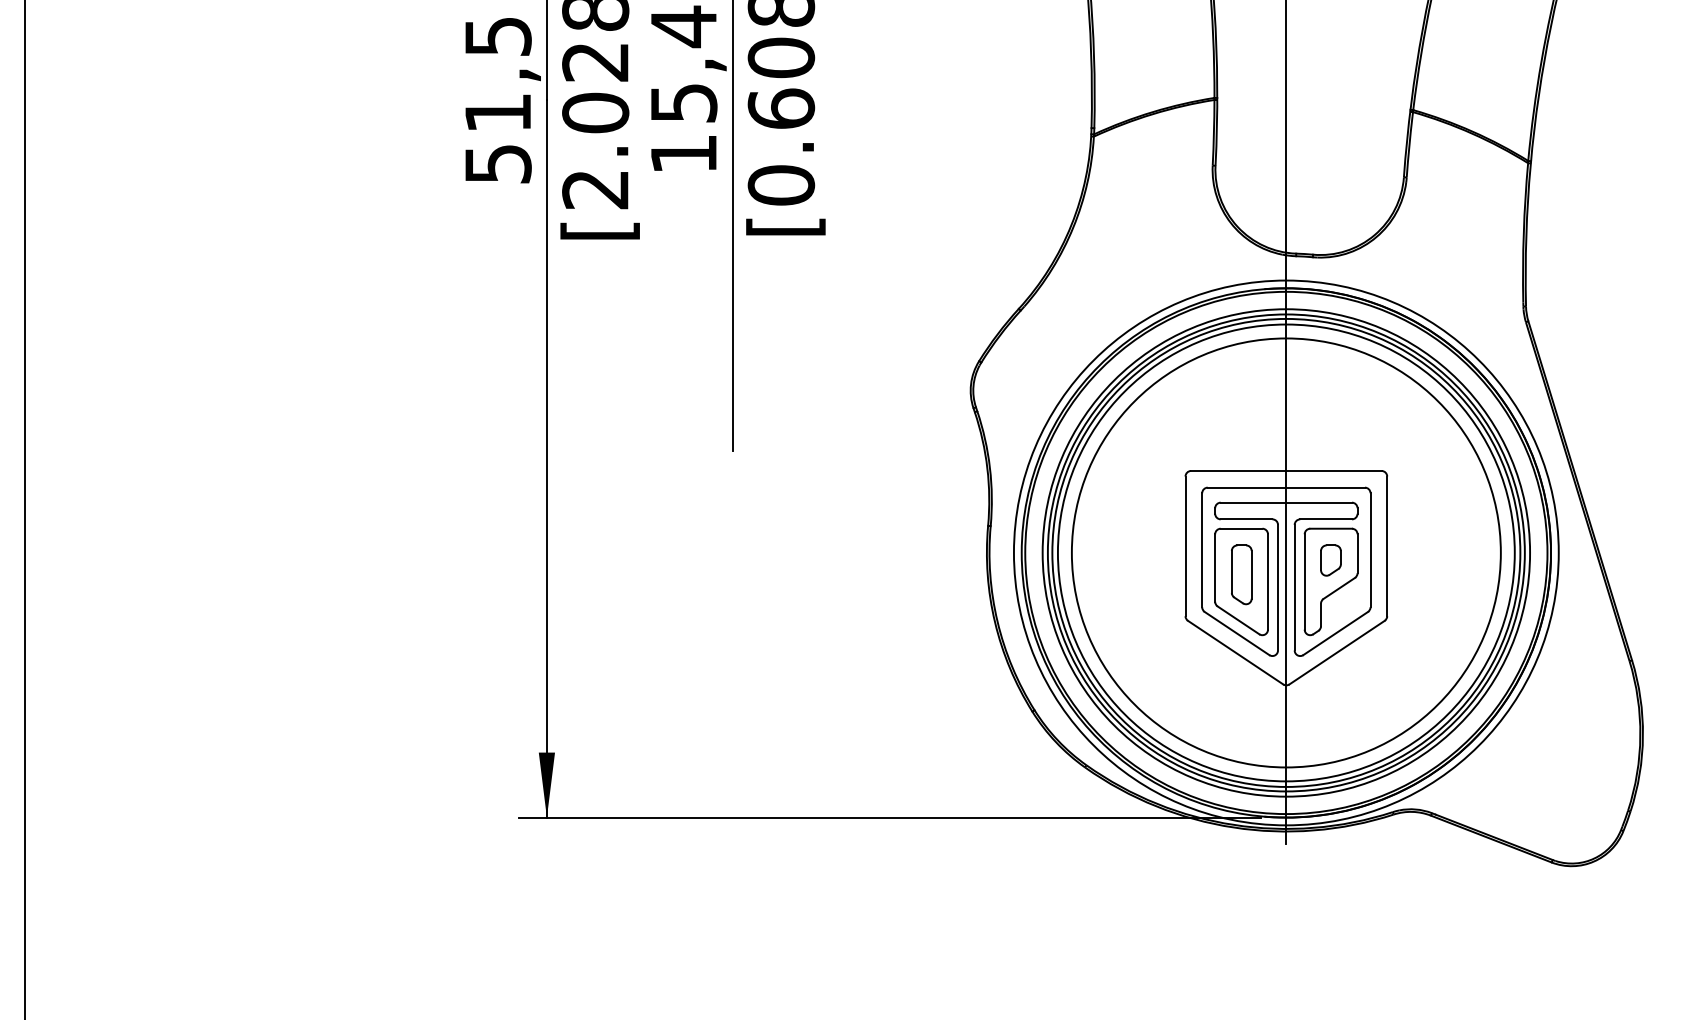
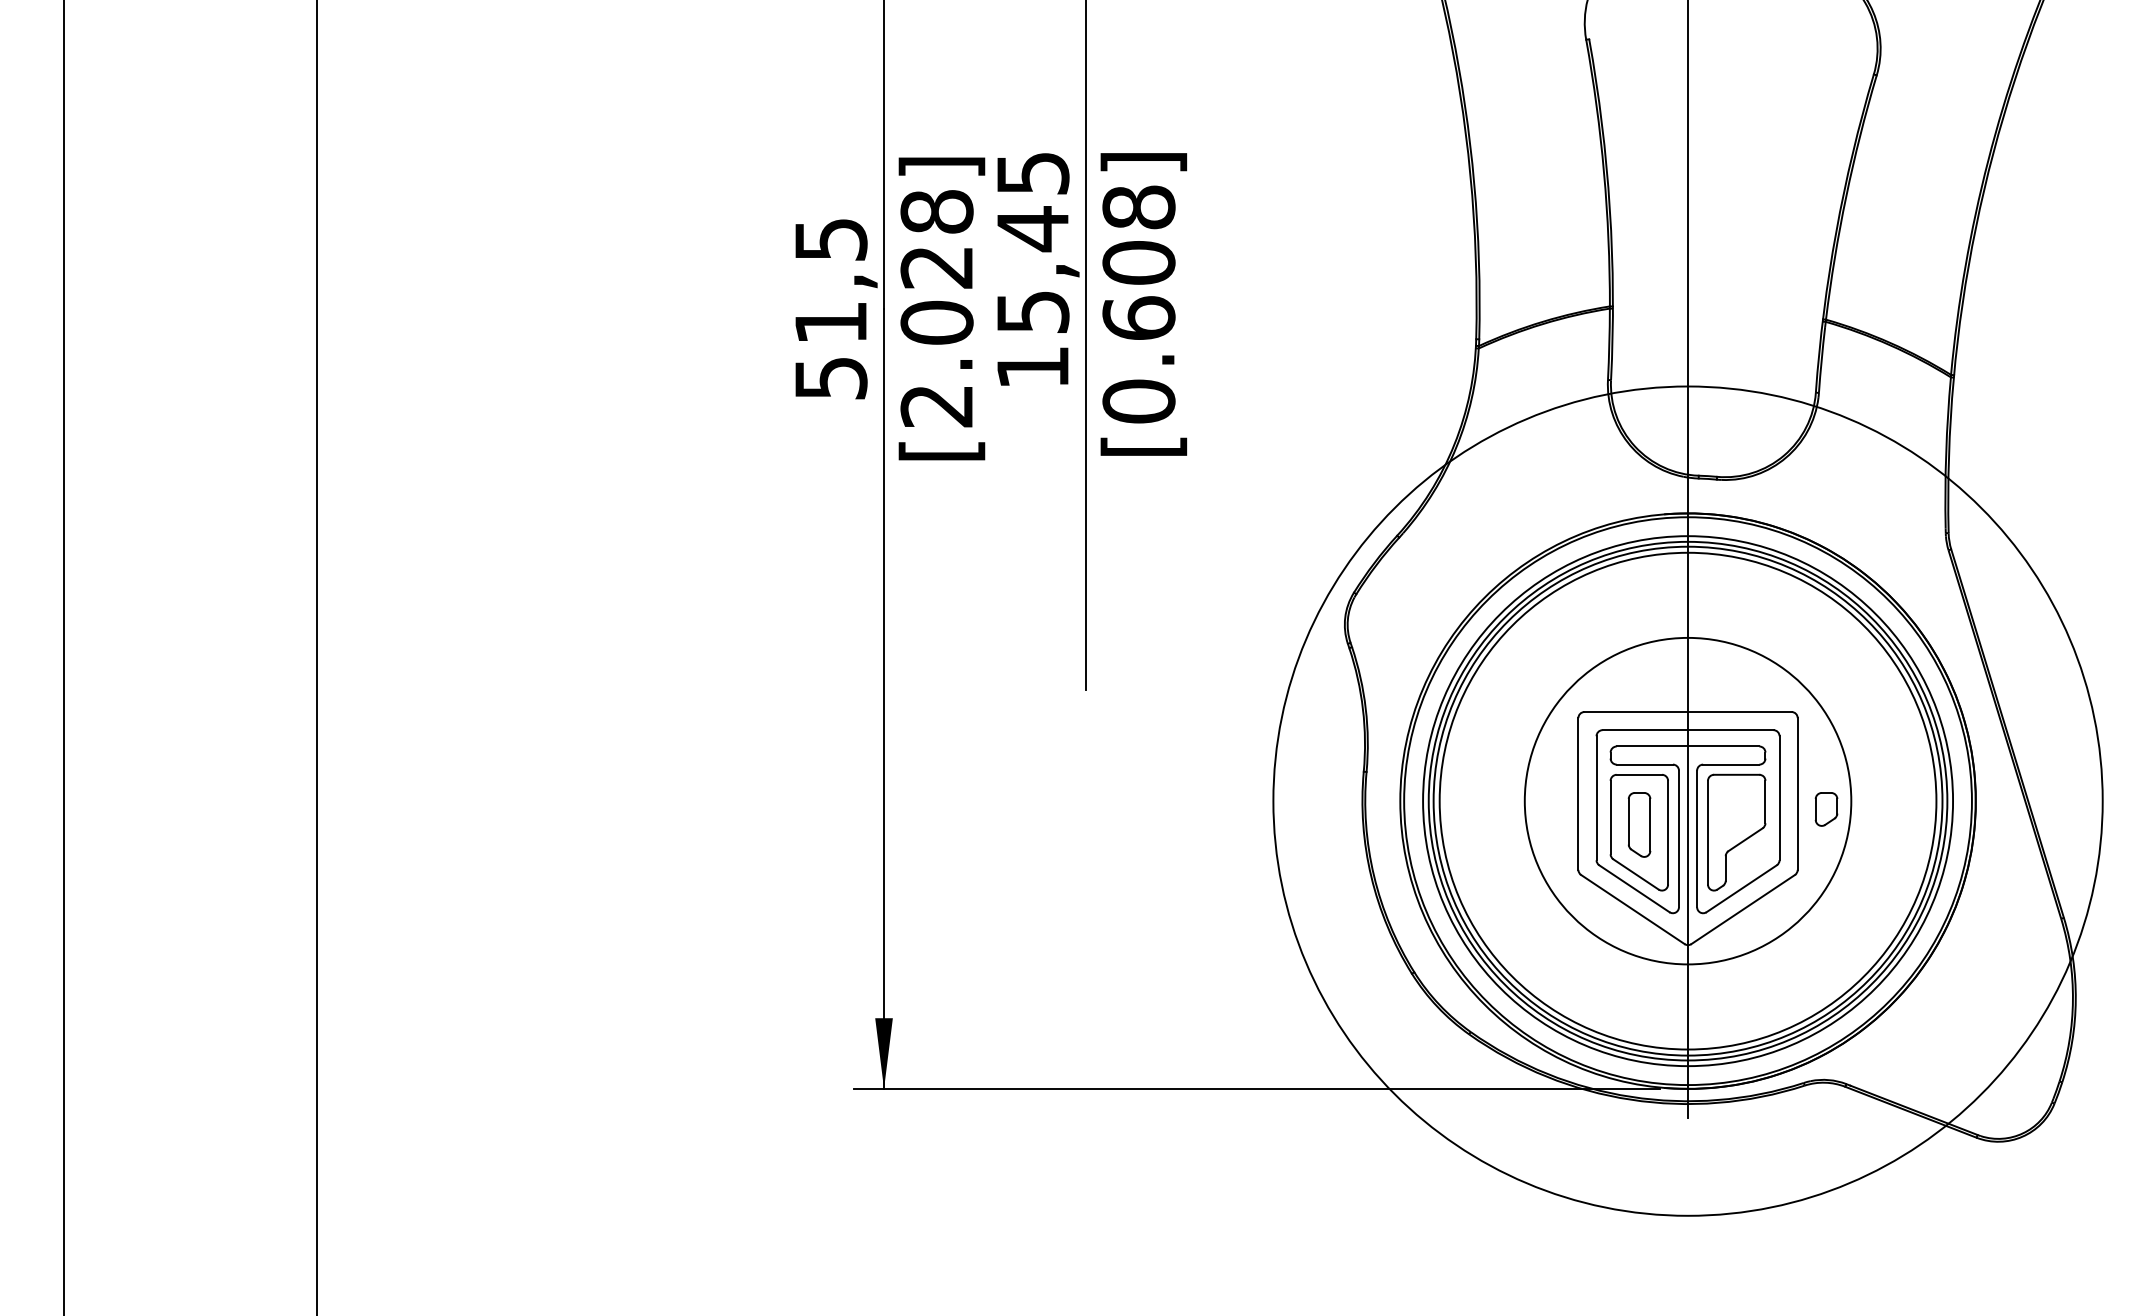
circle: (1285, 552) -> (1687, 800), size x0.7
circle: (1285, 552) -> (1687, 800), size x1.4
part: (1330, 560) -> (1826, 809), moved

